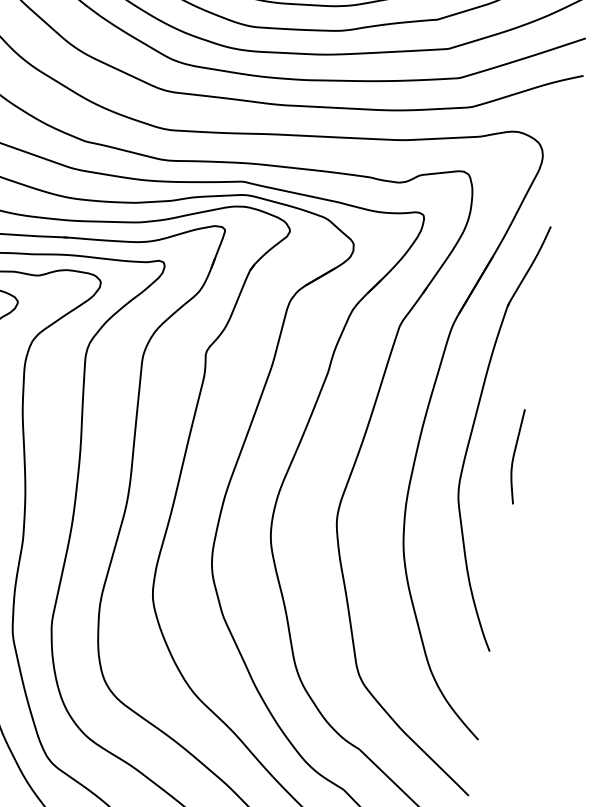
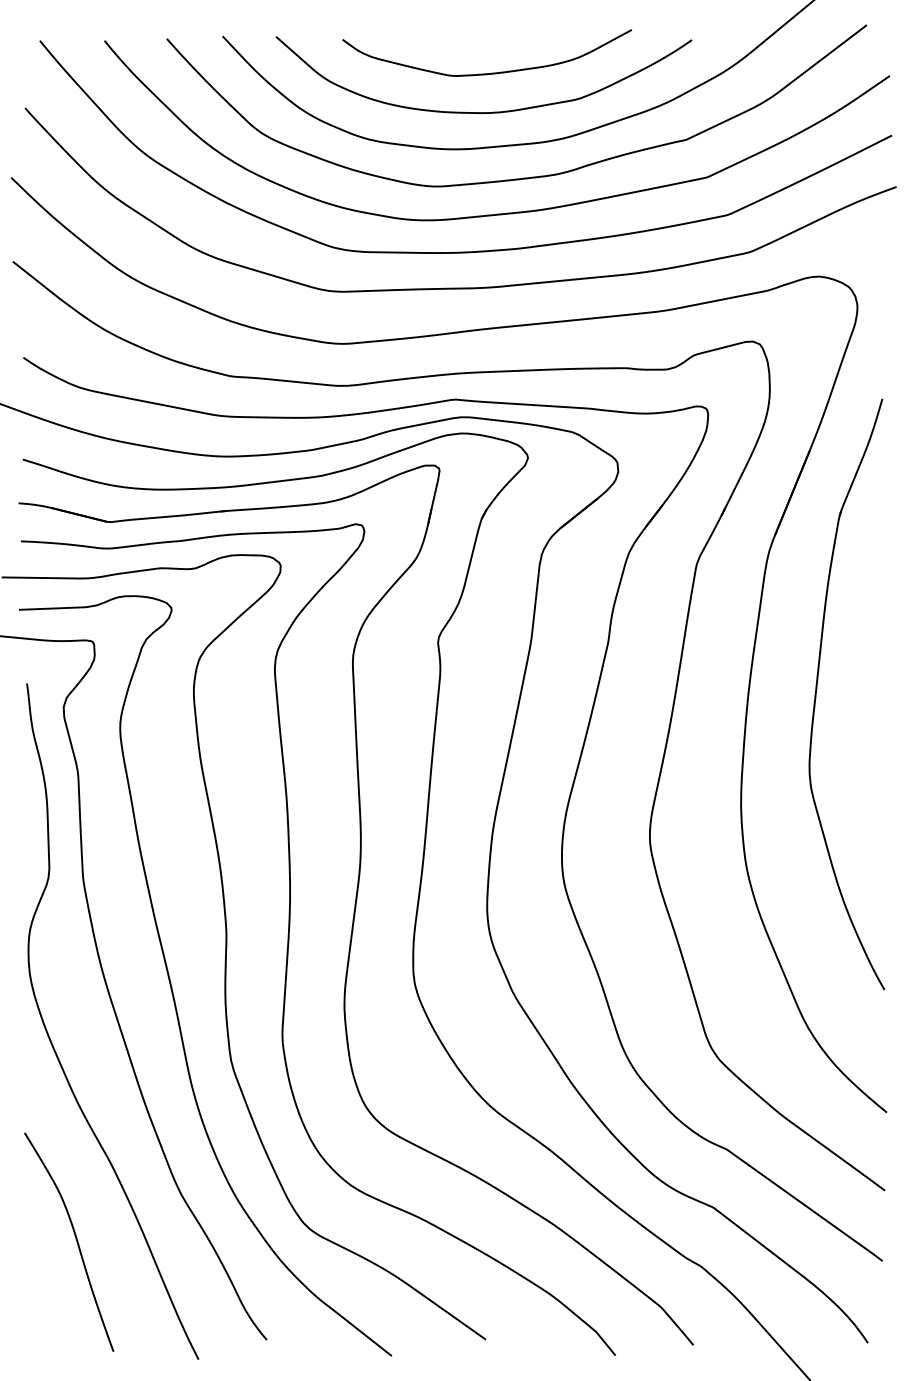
curve: (514, 455) -> (878, 718), removed

